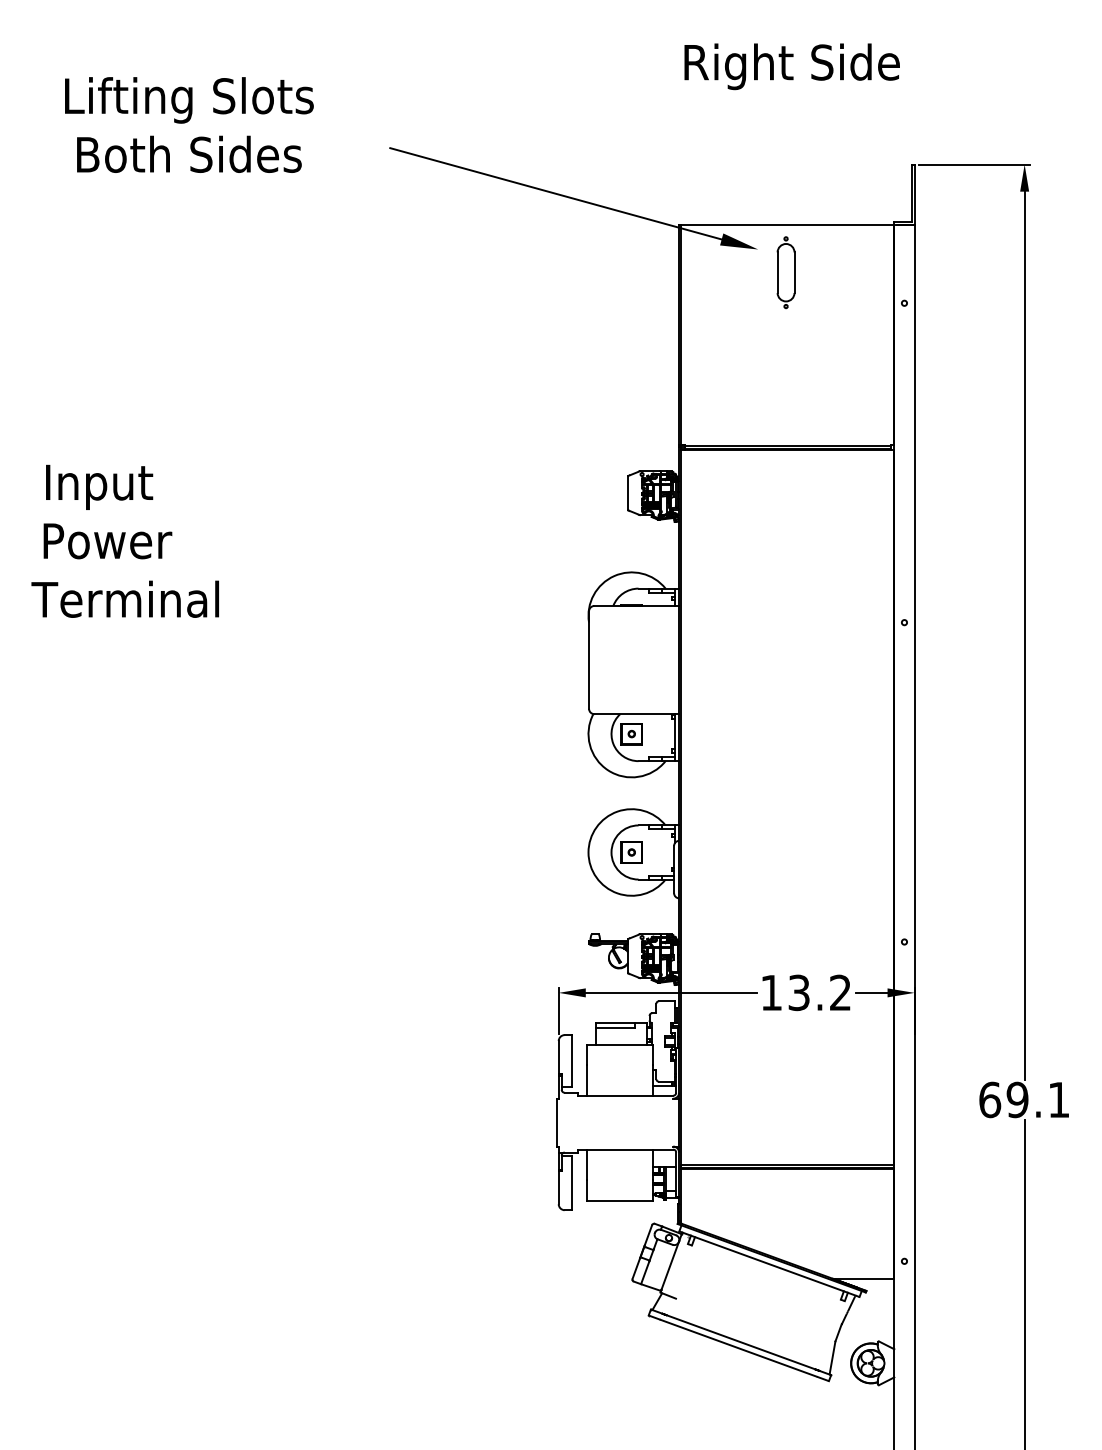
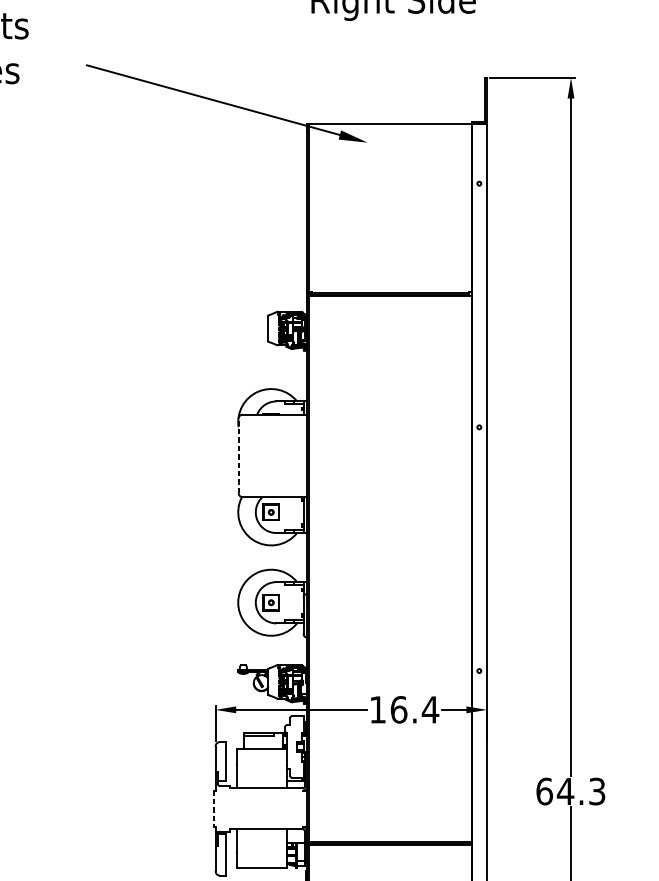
part: (785, 272) -> (388, 160), removed
line: (589, 660) -> (239, 456), solid -> dashed
text: (819, 992) -> (414, 709), 13.2 -> 16.4
text: (1037, 1099) -> (580, 791), 69.1 -> 64.3
line: (556, 1122) -> (213, 808), solid -> dashed

